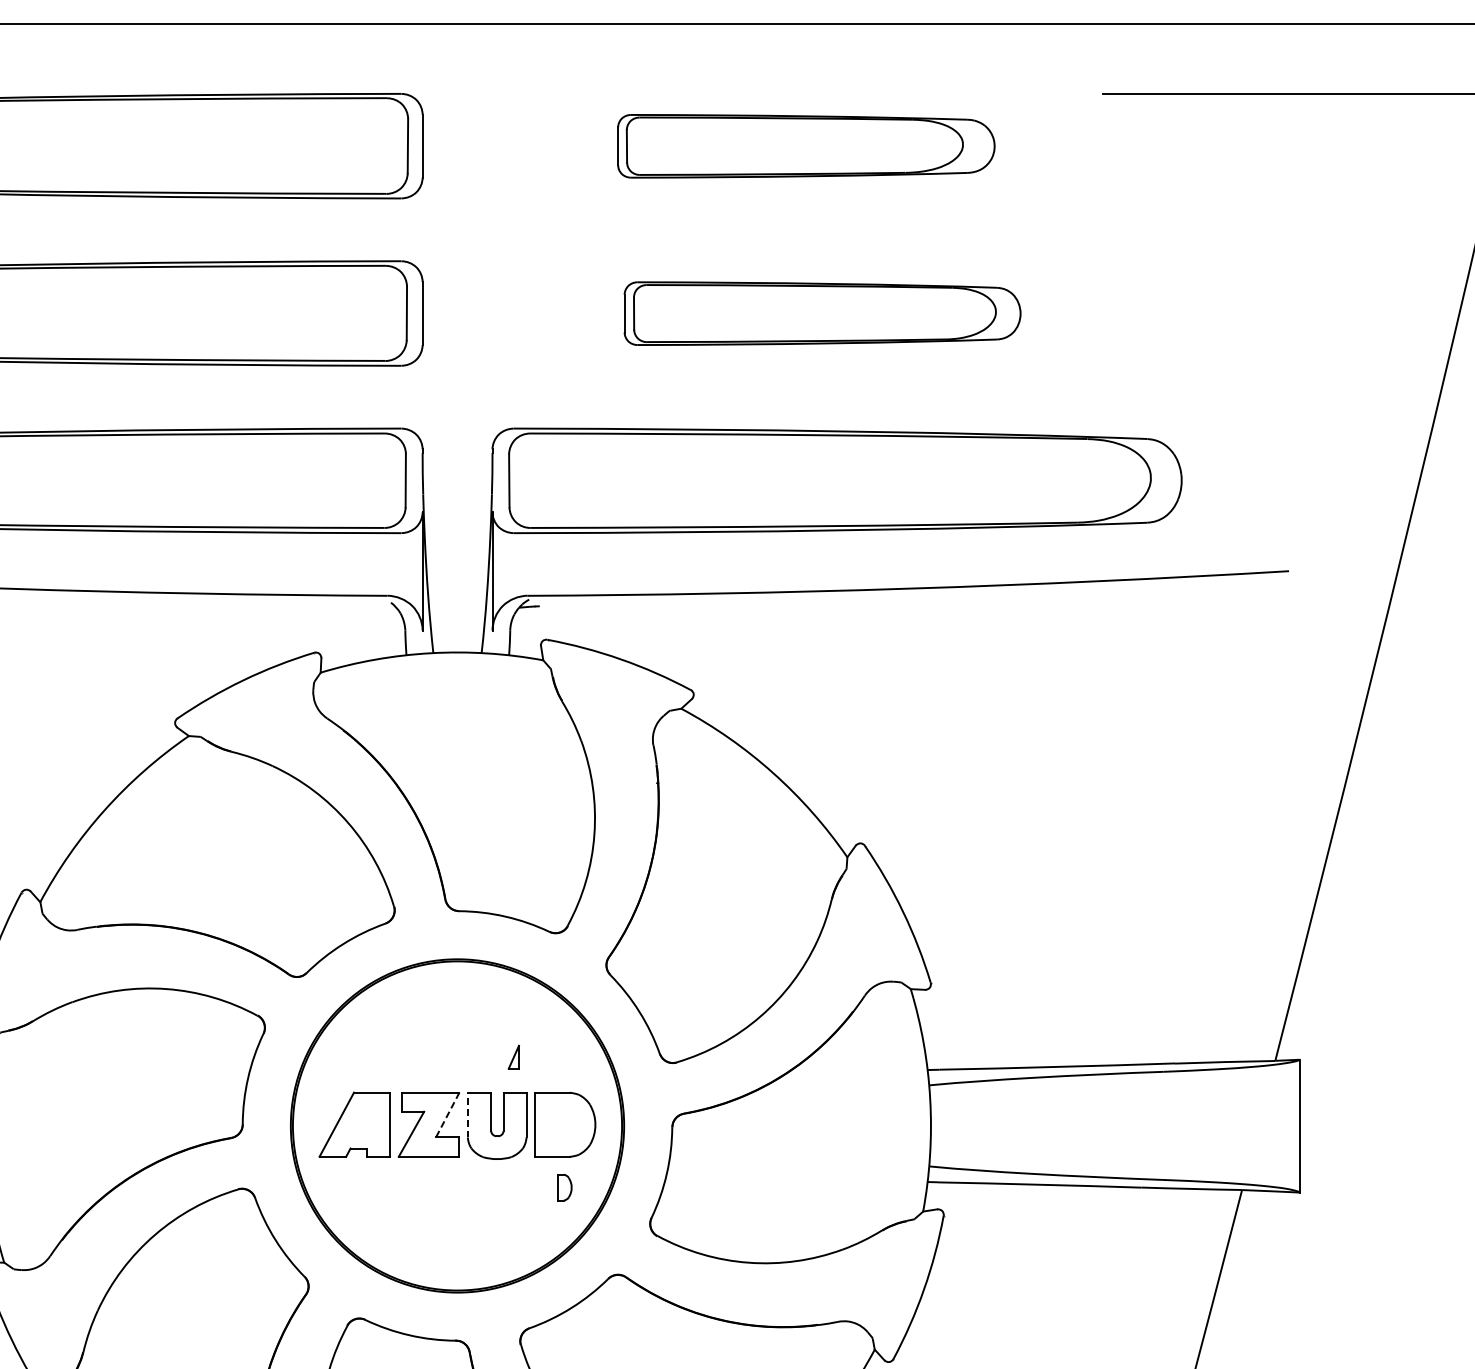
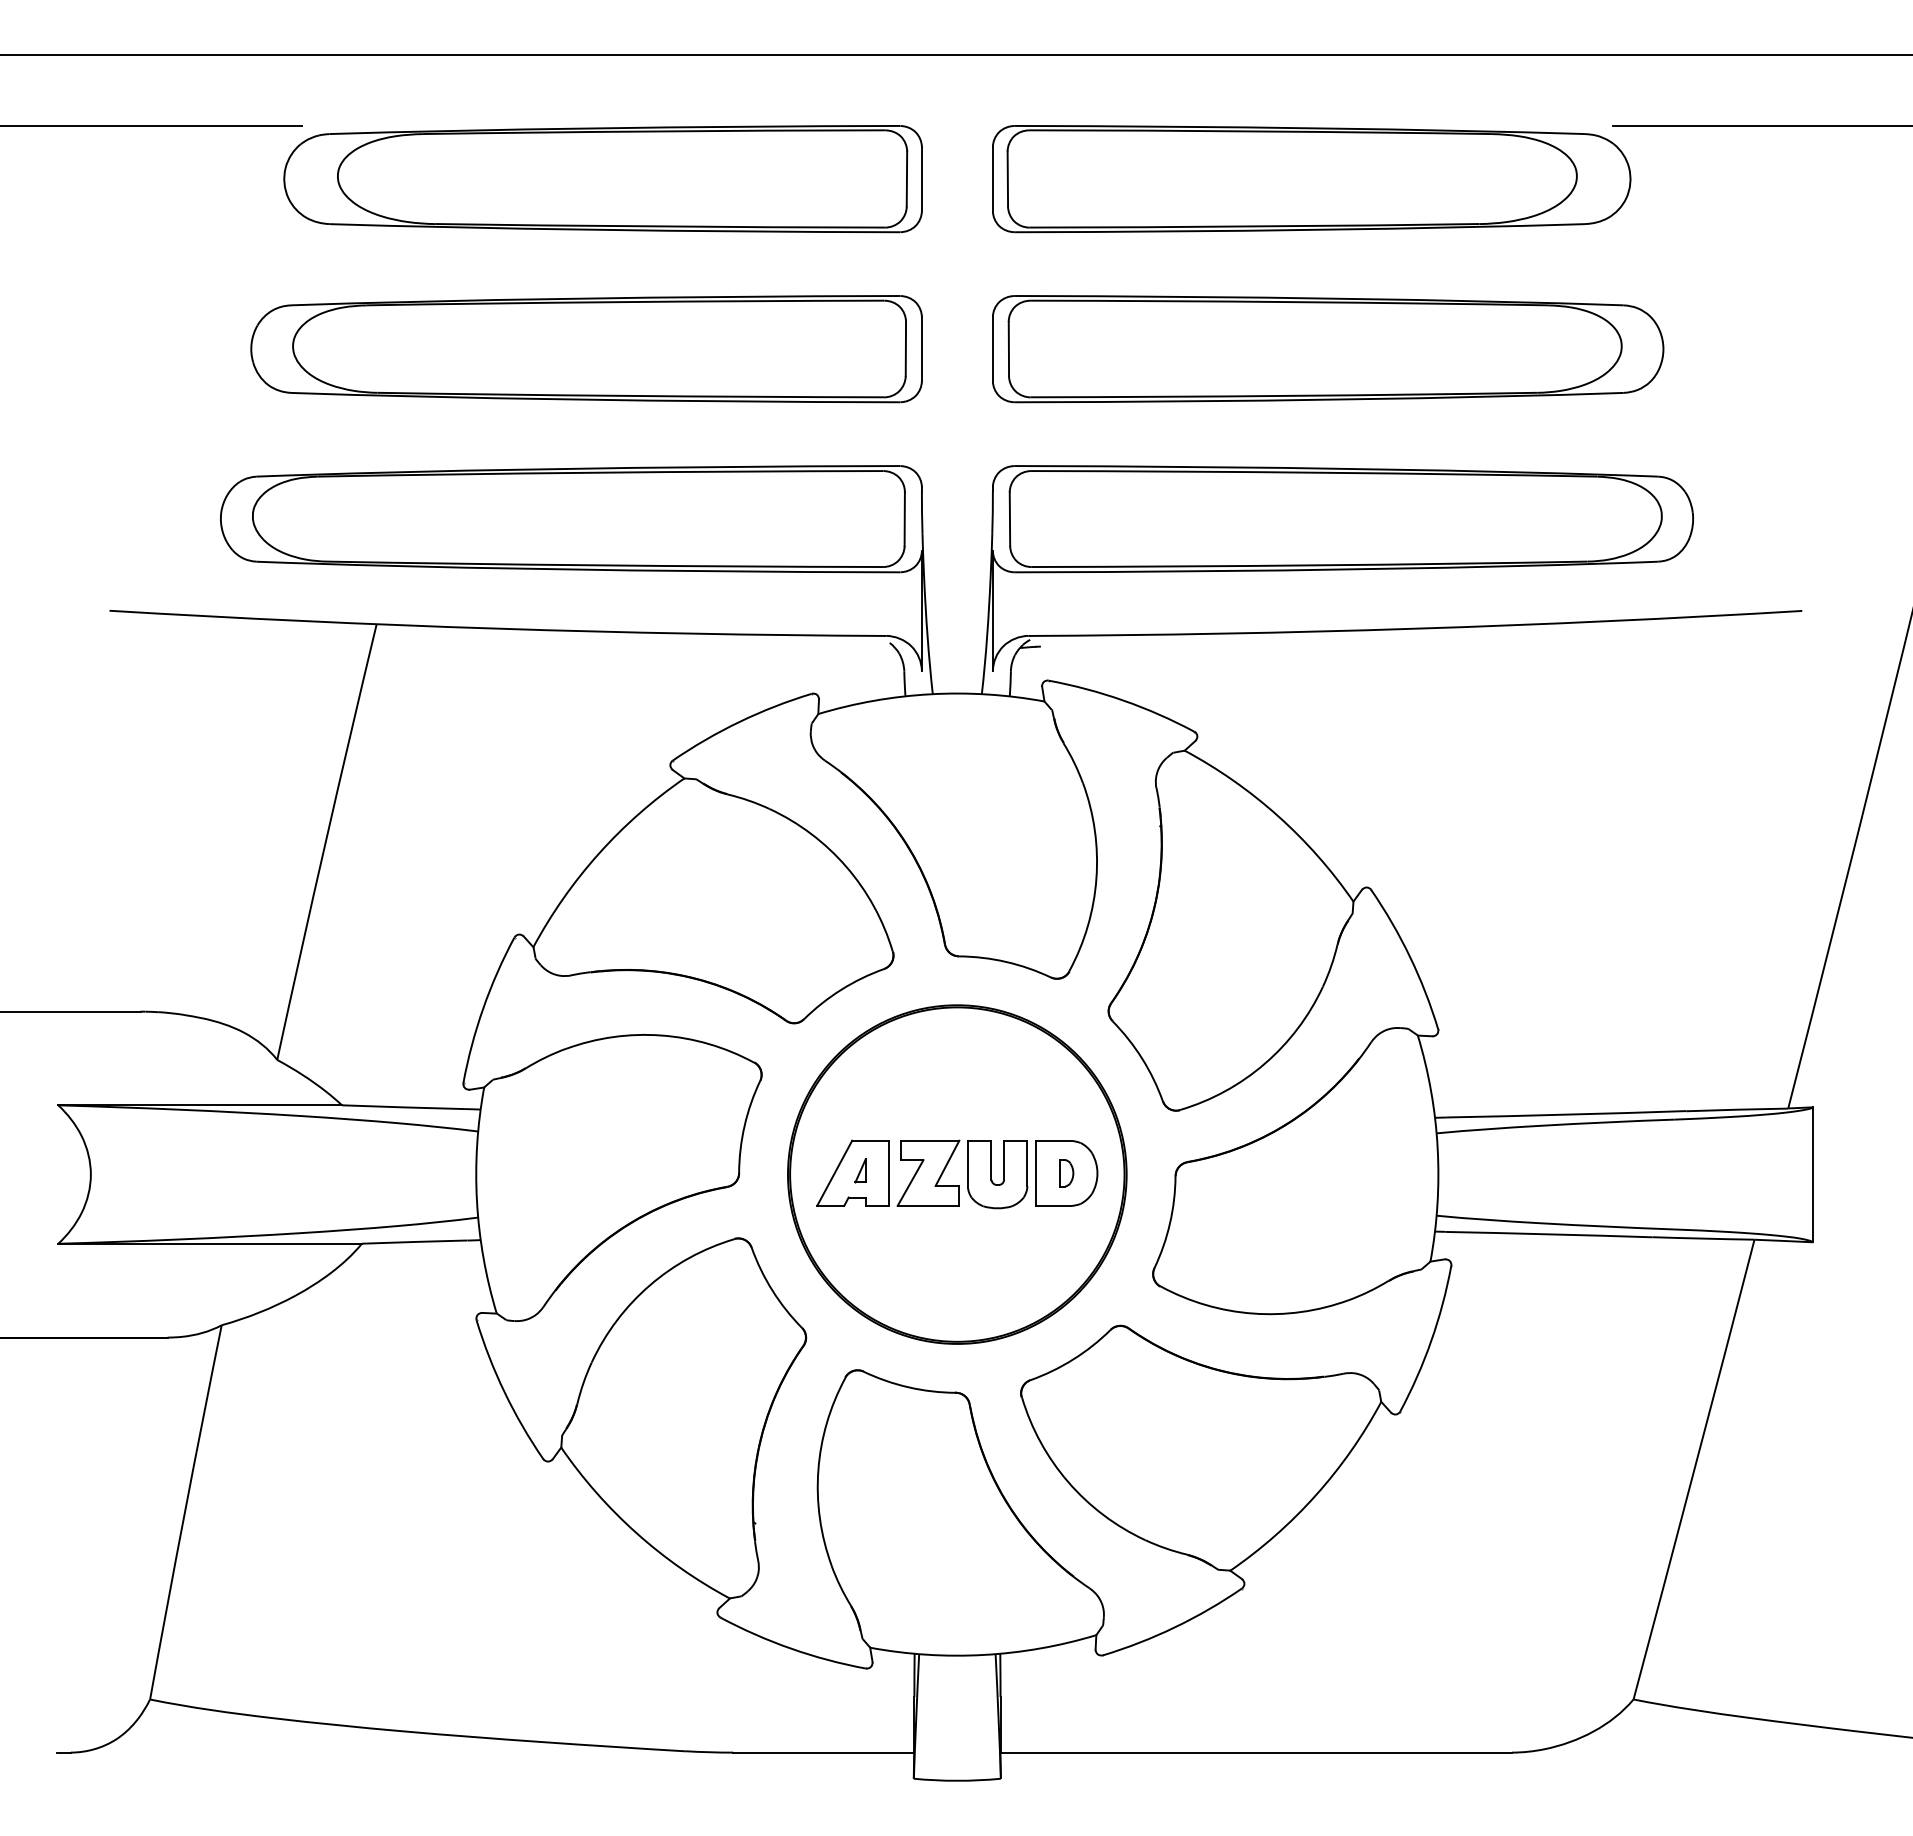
part: (806, 146) -> (1311, 179), size x1.67
part: (822, 313) -> (1328, 349), size x1.67
part: (513, 1056) -> (860, 1170), moved
line: (447, 1115) -> (947, 1163), dashed -> solid
line: (467, 1115) -> (967, 1163), dashed -> solid
part: (564, 1187) -> (1066, 1173), moved

